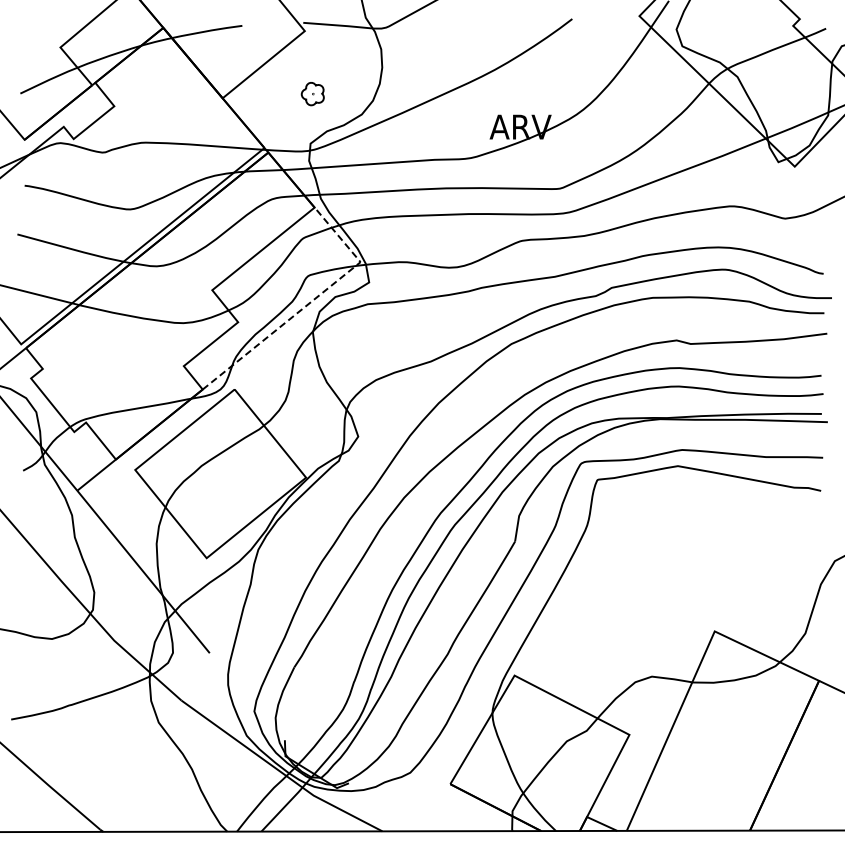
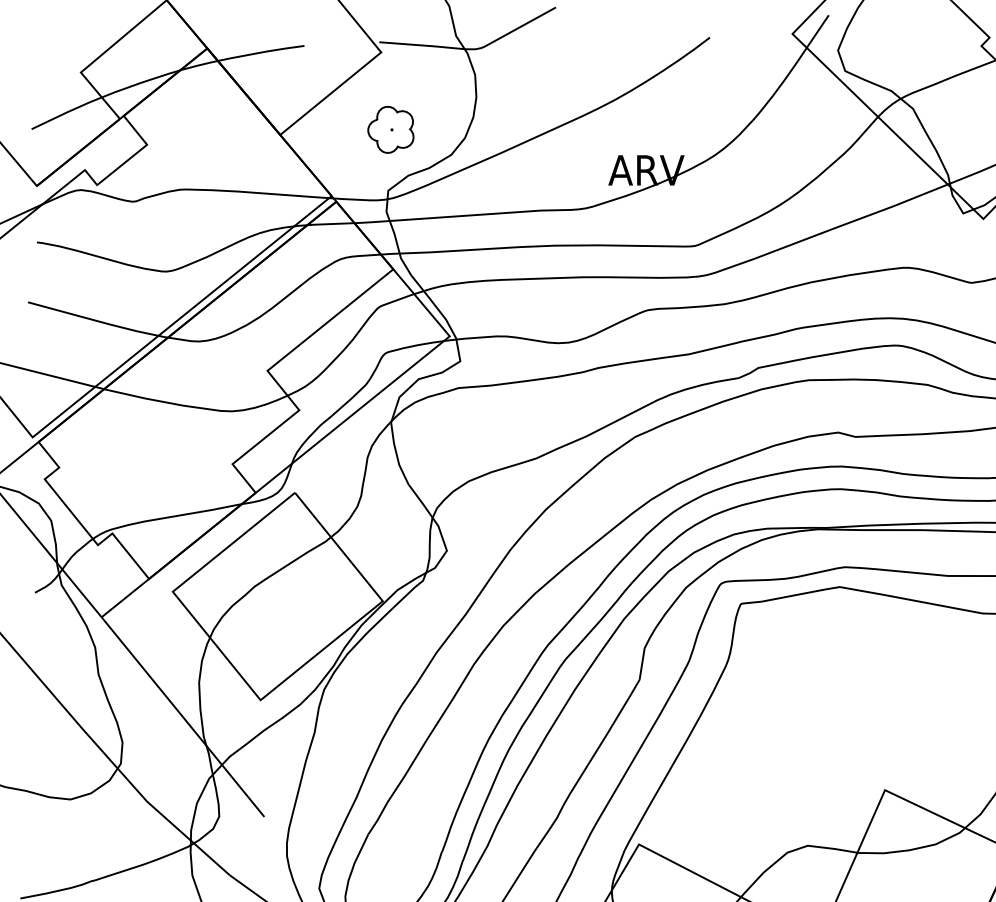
part: (312, 93) -> (390, 129), size x1.67
line: (310, 302) -> (388, 385), dashed -> solid

